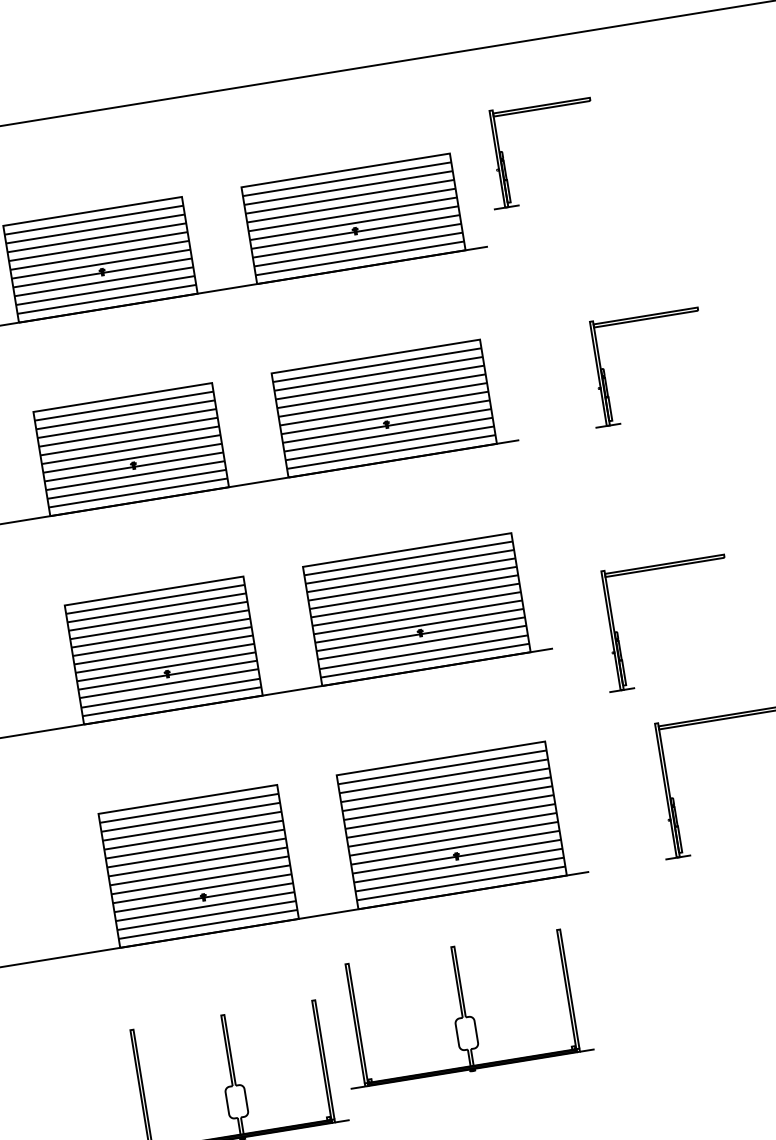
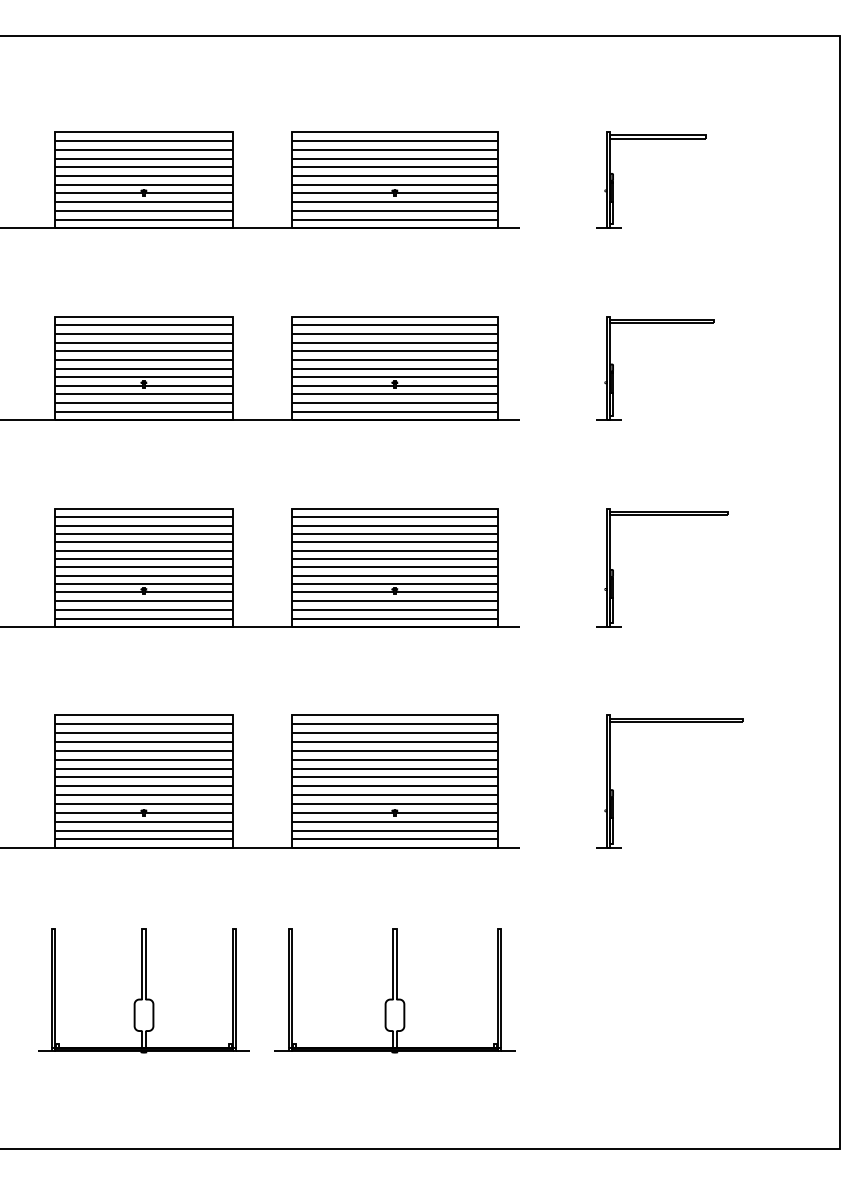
part: (503, 157) -> (613, 179), moved
part: (617, 631) -> (613, 569), moved
part: (462, 1008) -> (394, 990), moved

